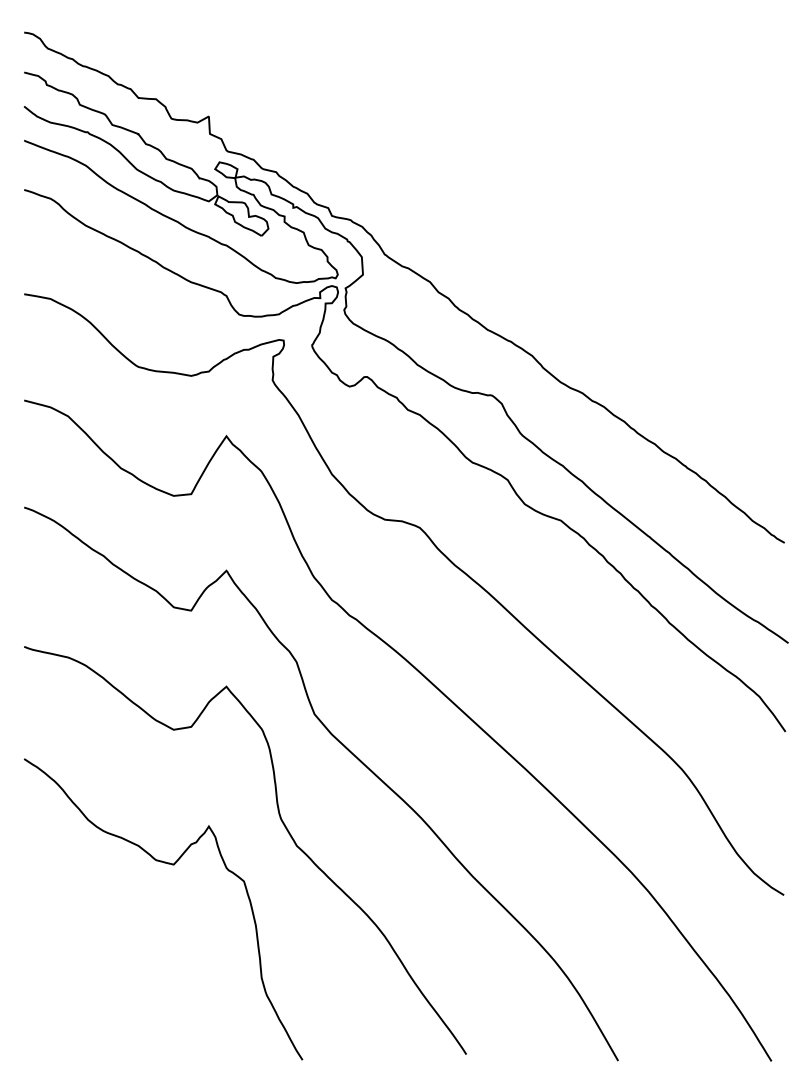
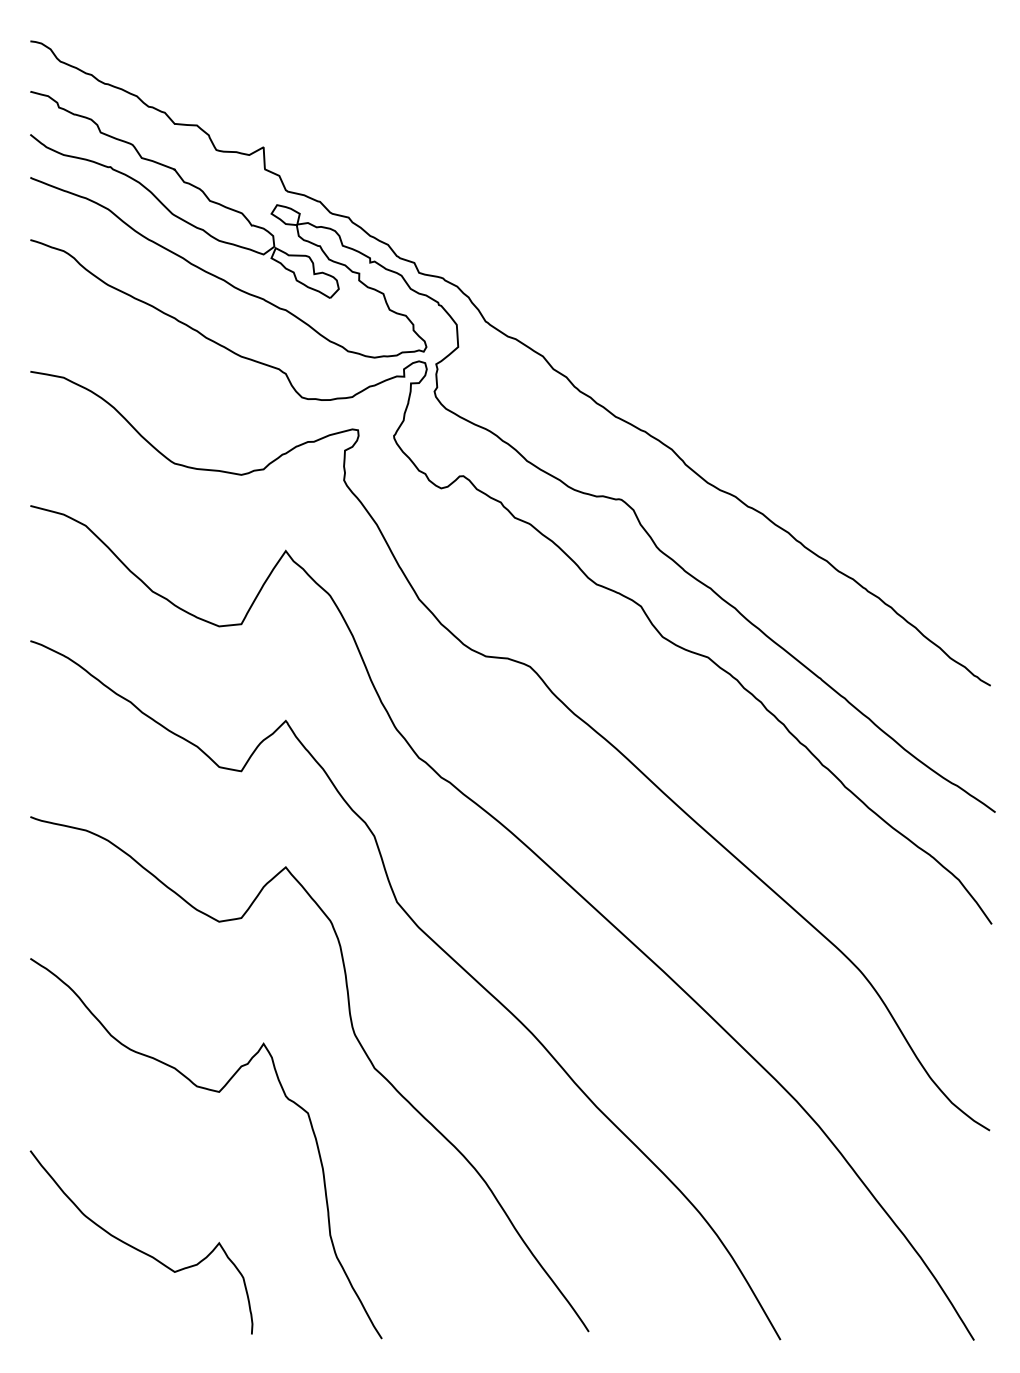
curve: (109, 988) -> (138, 1248), added

